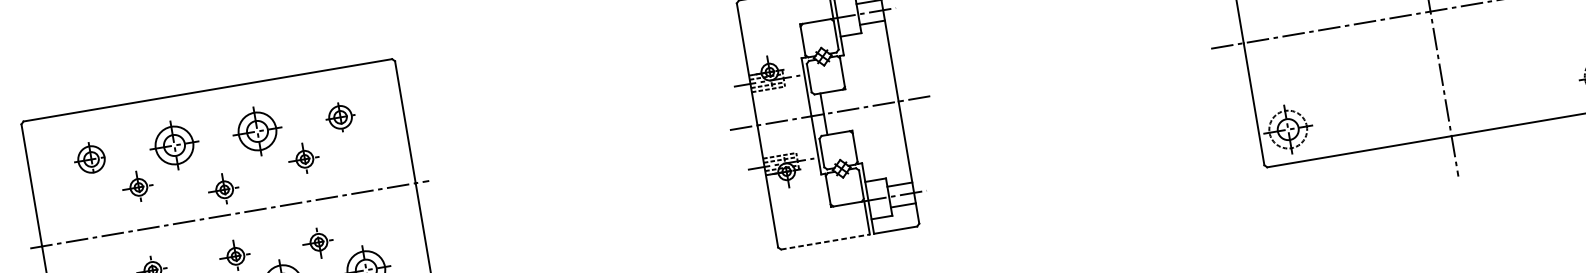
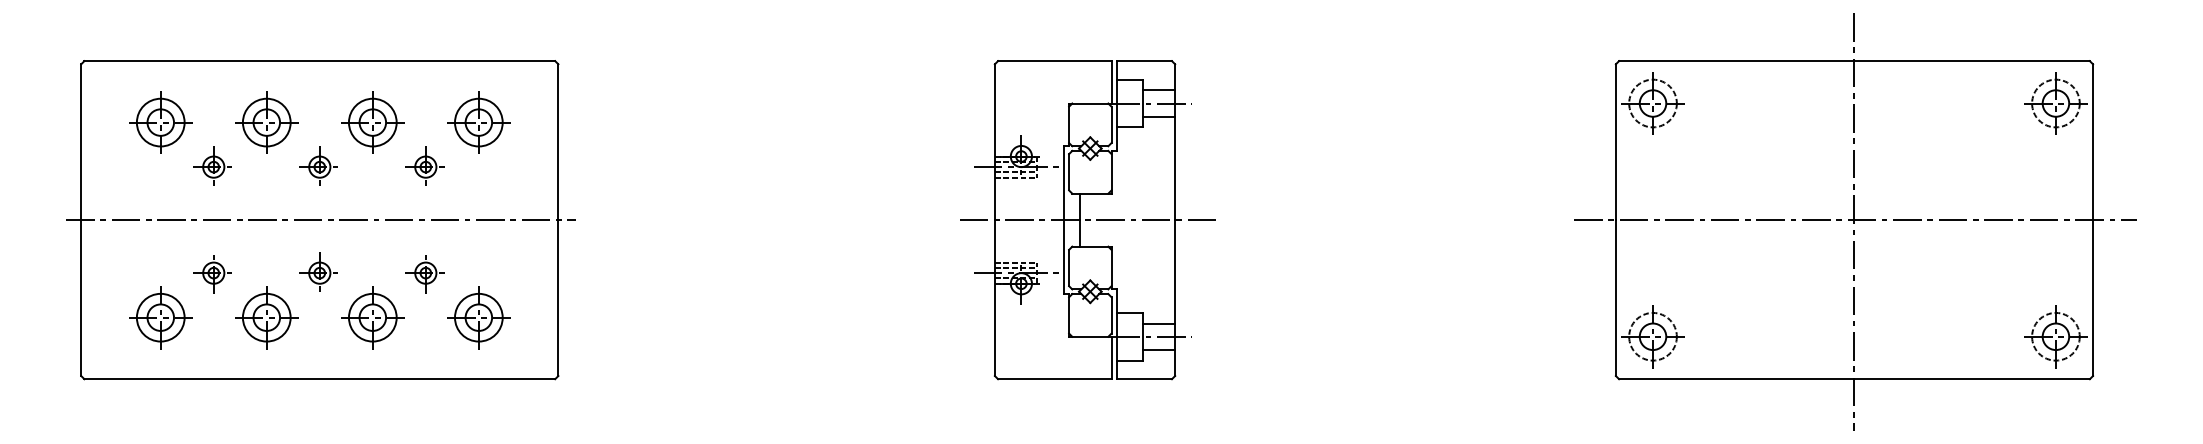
part: (340, 117) -> (478, 122), size x1.67
part: (91, 159) -> (160, 122), size x1.43
part: (223, 188) -> (318, 165), moved
line: (825, 242) -> (1054, 379), dashed -> solid

